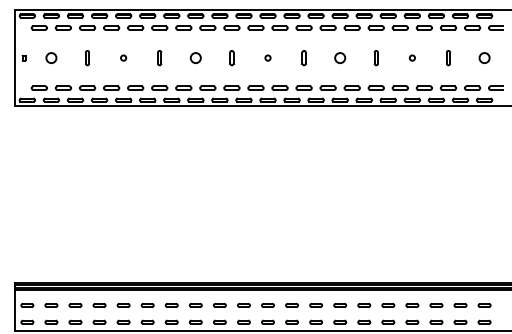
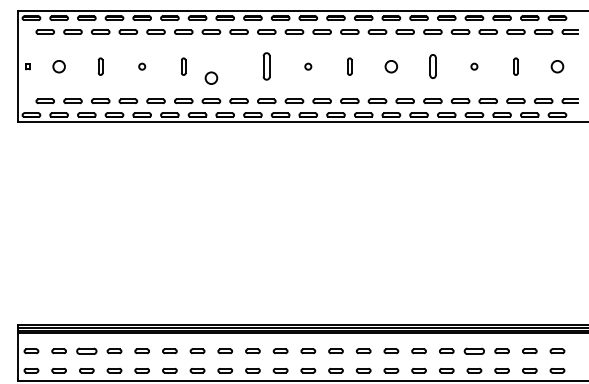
circle: (195, 57) -> (211, 77), moved
part: (231, 58) -> (266, 67), size x1.6
part: (375, 58) -> (431, 67), size x1.4
part: (75, 305) -> (86, 351), size x1.4
part: (412, 305) -> (474, 351), size x1.4

